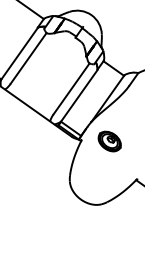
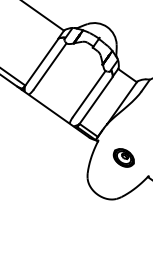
part: (109, 141) -> (123, 157), moved

